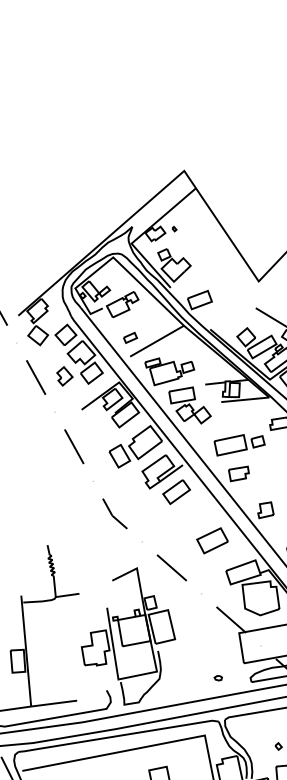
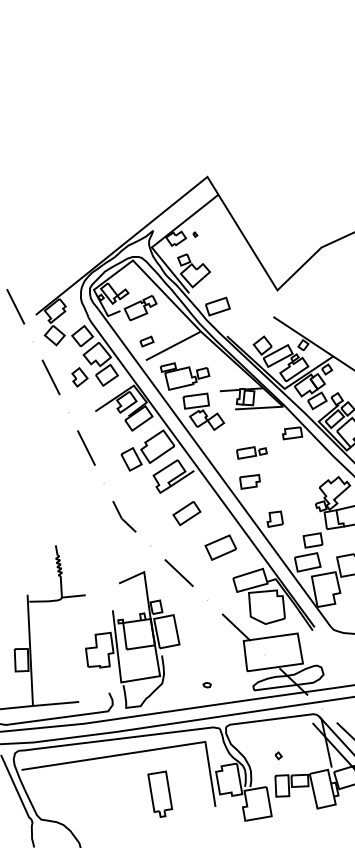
part: (239, 444) -> (251, 452), size x0.6
part: (176, 492) -> (186, 513), moved
part: (217, 678) -> (206, 685), moved

